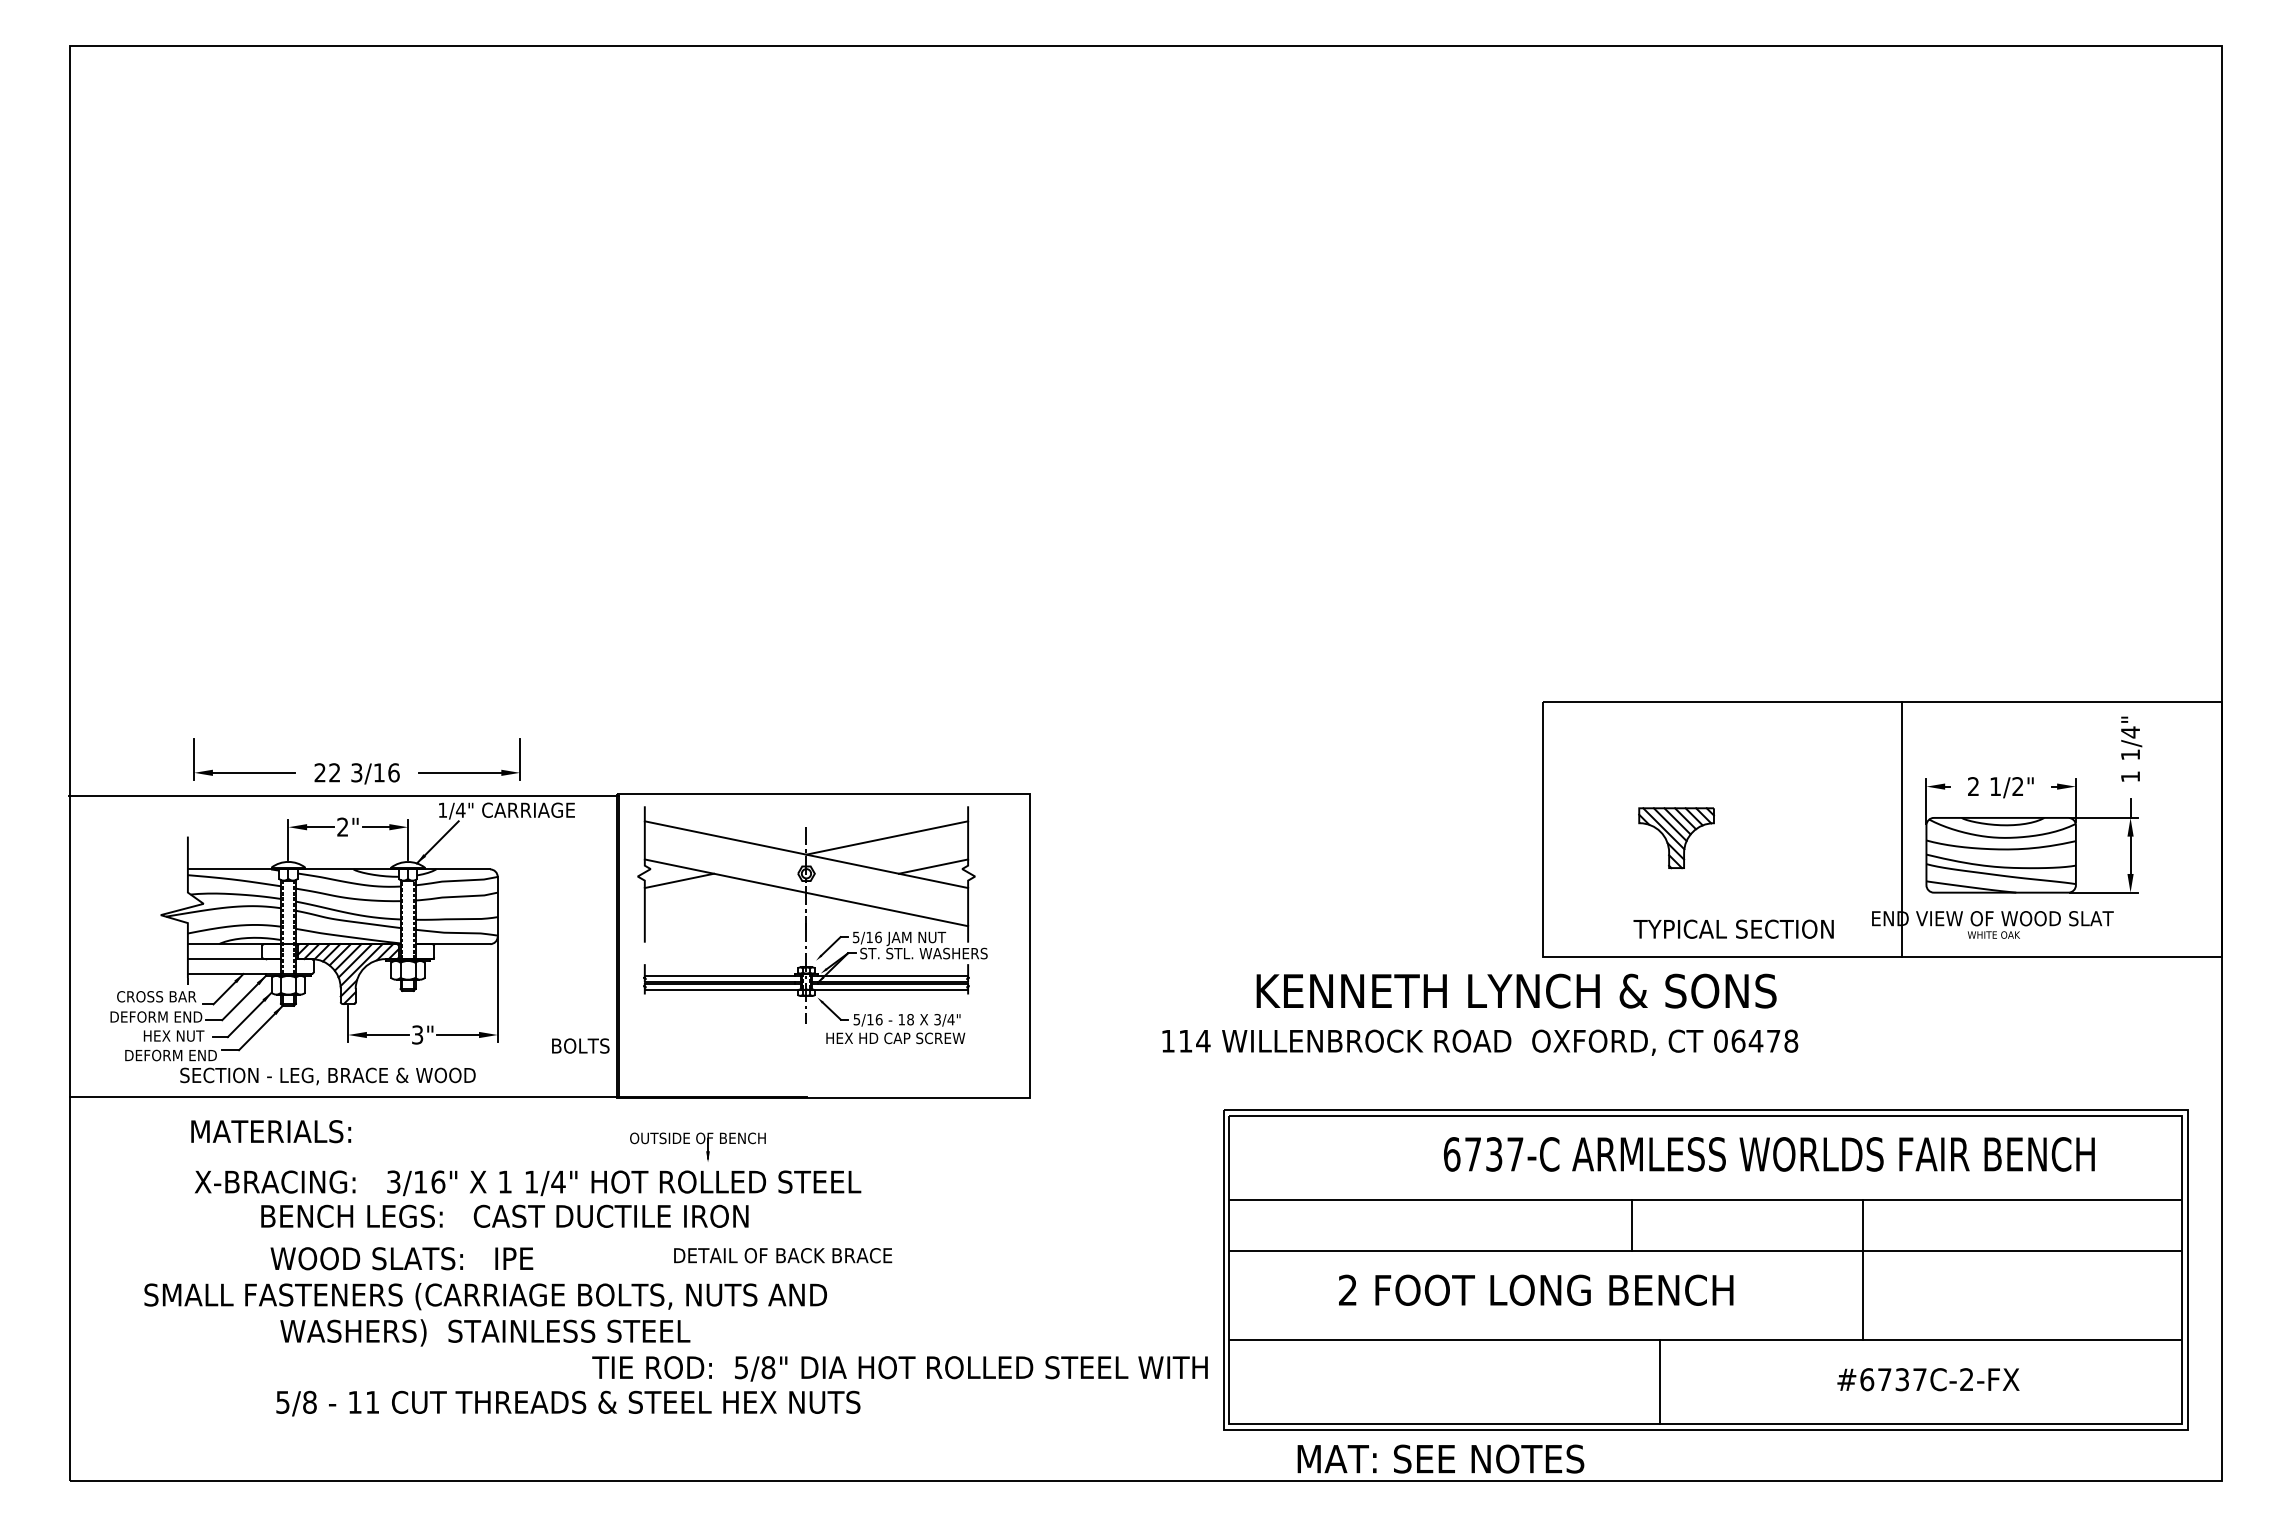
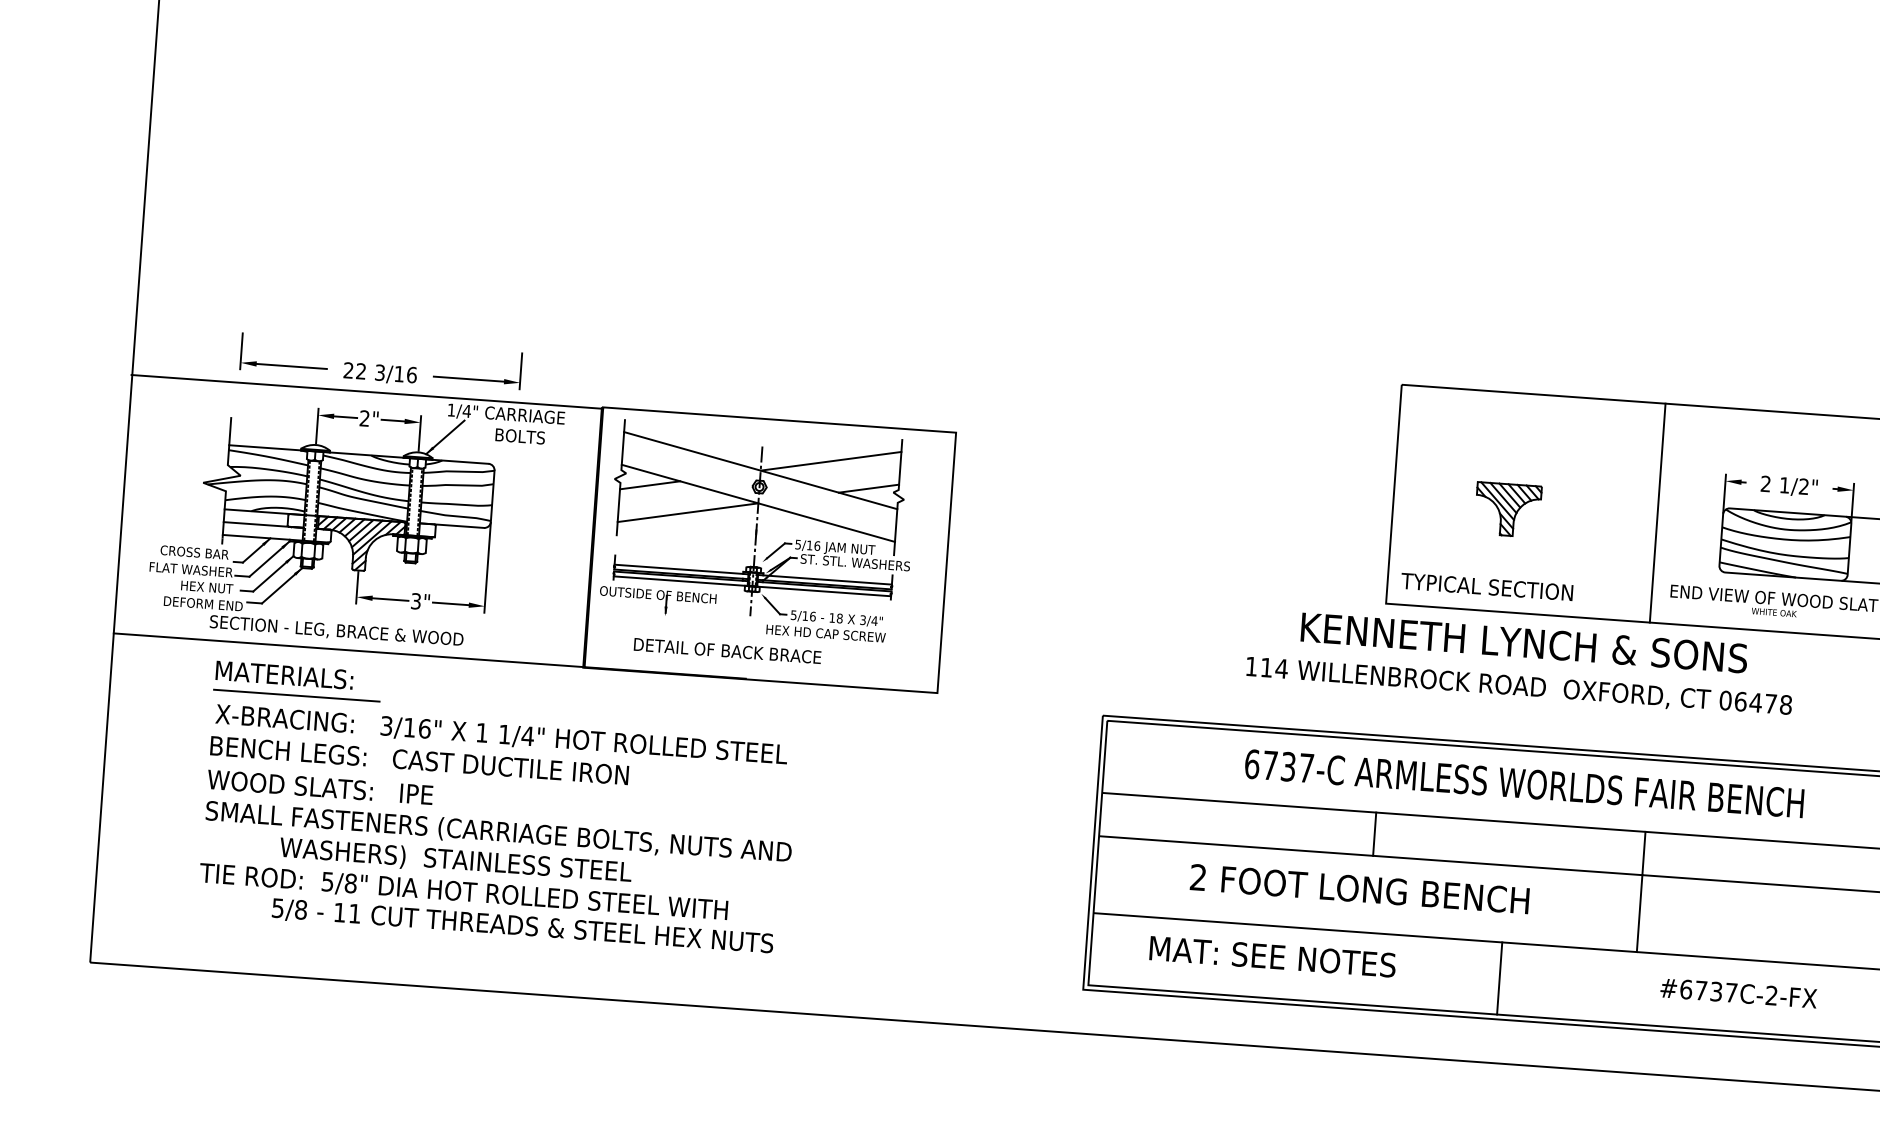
line: (1902, 828) -> (1657, 512), moved
line: (725, 909) -> (687, 512), added
text: (1733, 928) -> (1486, 586), moved
text: (1516, 990) -> (1524, 642), moved
text: (153, 1016) -> (190, 569), DEFORM END -> FLAT WASHER
text: (1480, 1042) -> (1519, 686), moved
text: (580, 1045) -> (520, 435), moved
part: (697, 1146) -> (657, 601), moved
line: (287, 1153) -> (297, 695), added
text: (1769, 1154) -> (1524, 783), moved
text: (504, 1215) -> (419, 759), moved
line: (1631, 1225) -> (1374, 834), moved
text: (783, 1255) -> (728, 650), moved
text: (401, 1258) -> (319, 787), moved
text: (485, 1296) -> (498, 832), moved
text: (899, 1368) -> (463, 892), moved
text: (1928, 1379) -> (1738, 993), moved
line: (1659, 1382) -> (1499, 978), moved
text: (1440, 1458) -> (1272, 956), moved

